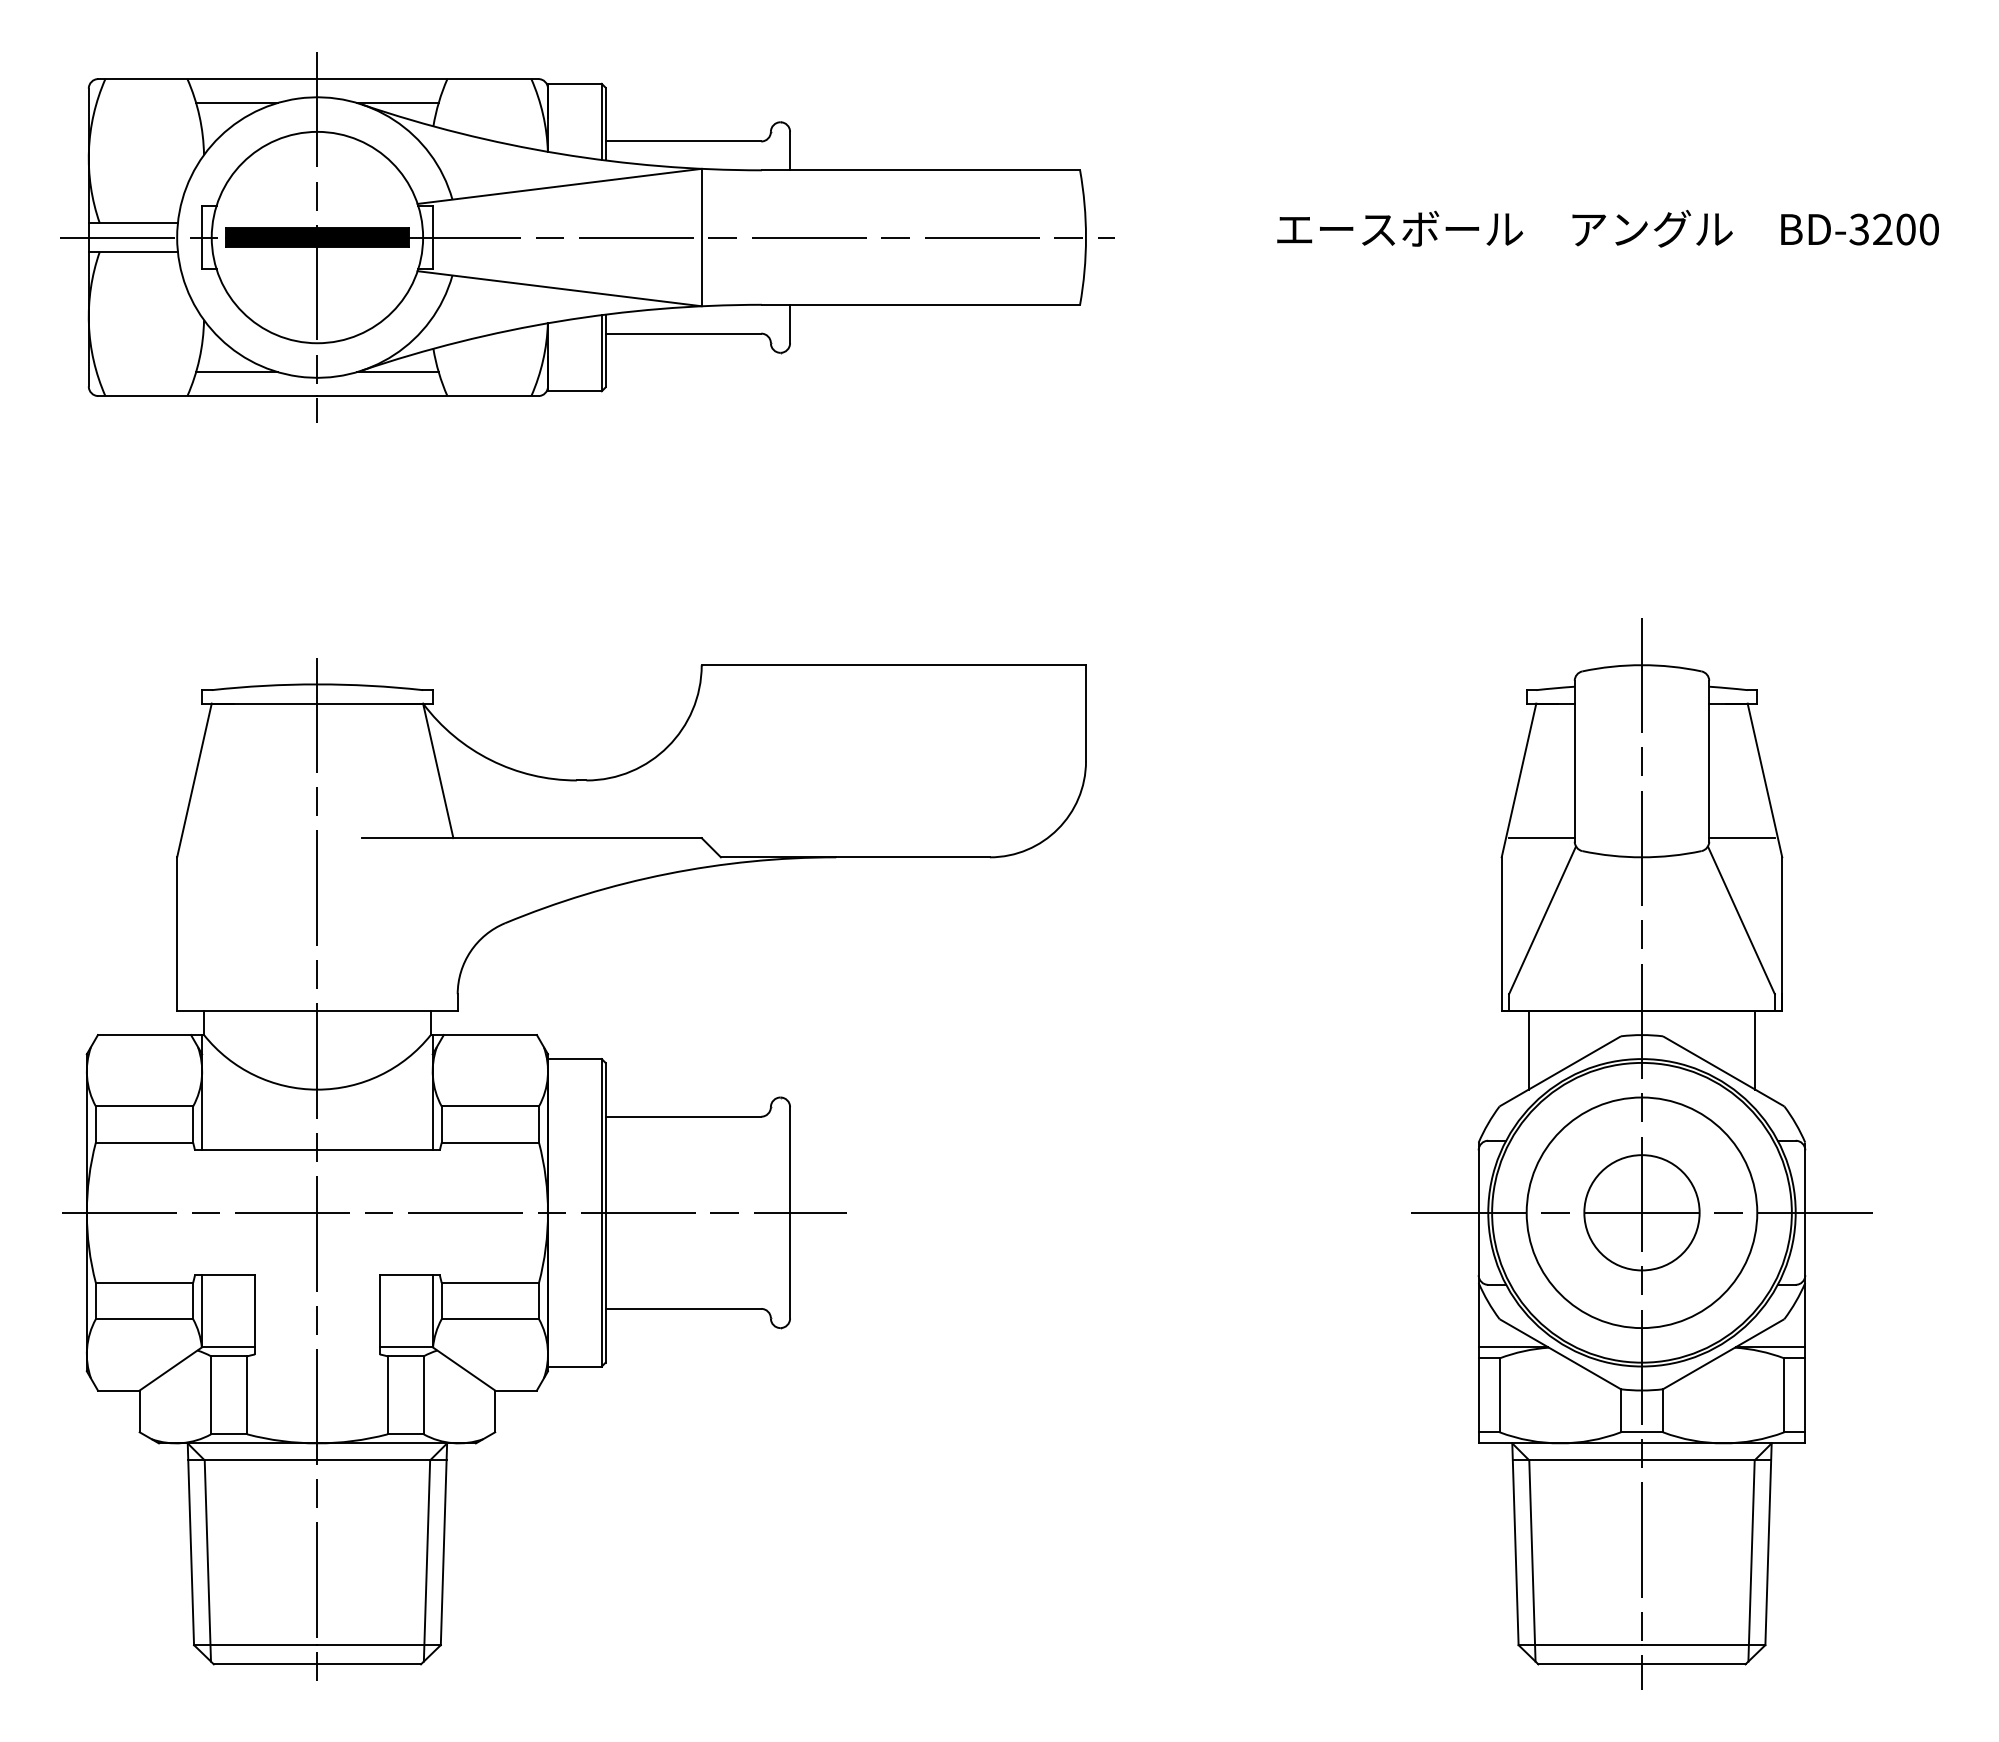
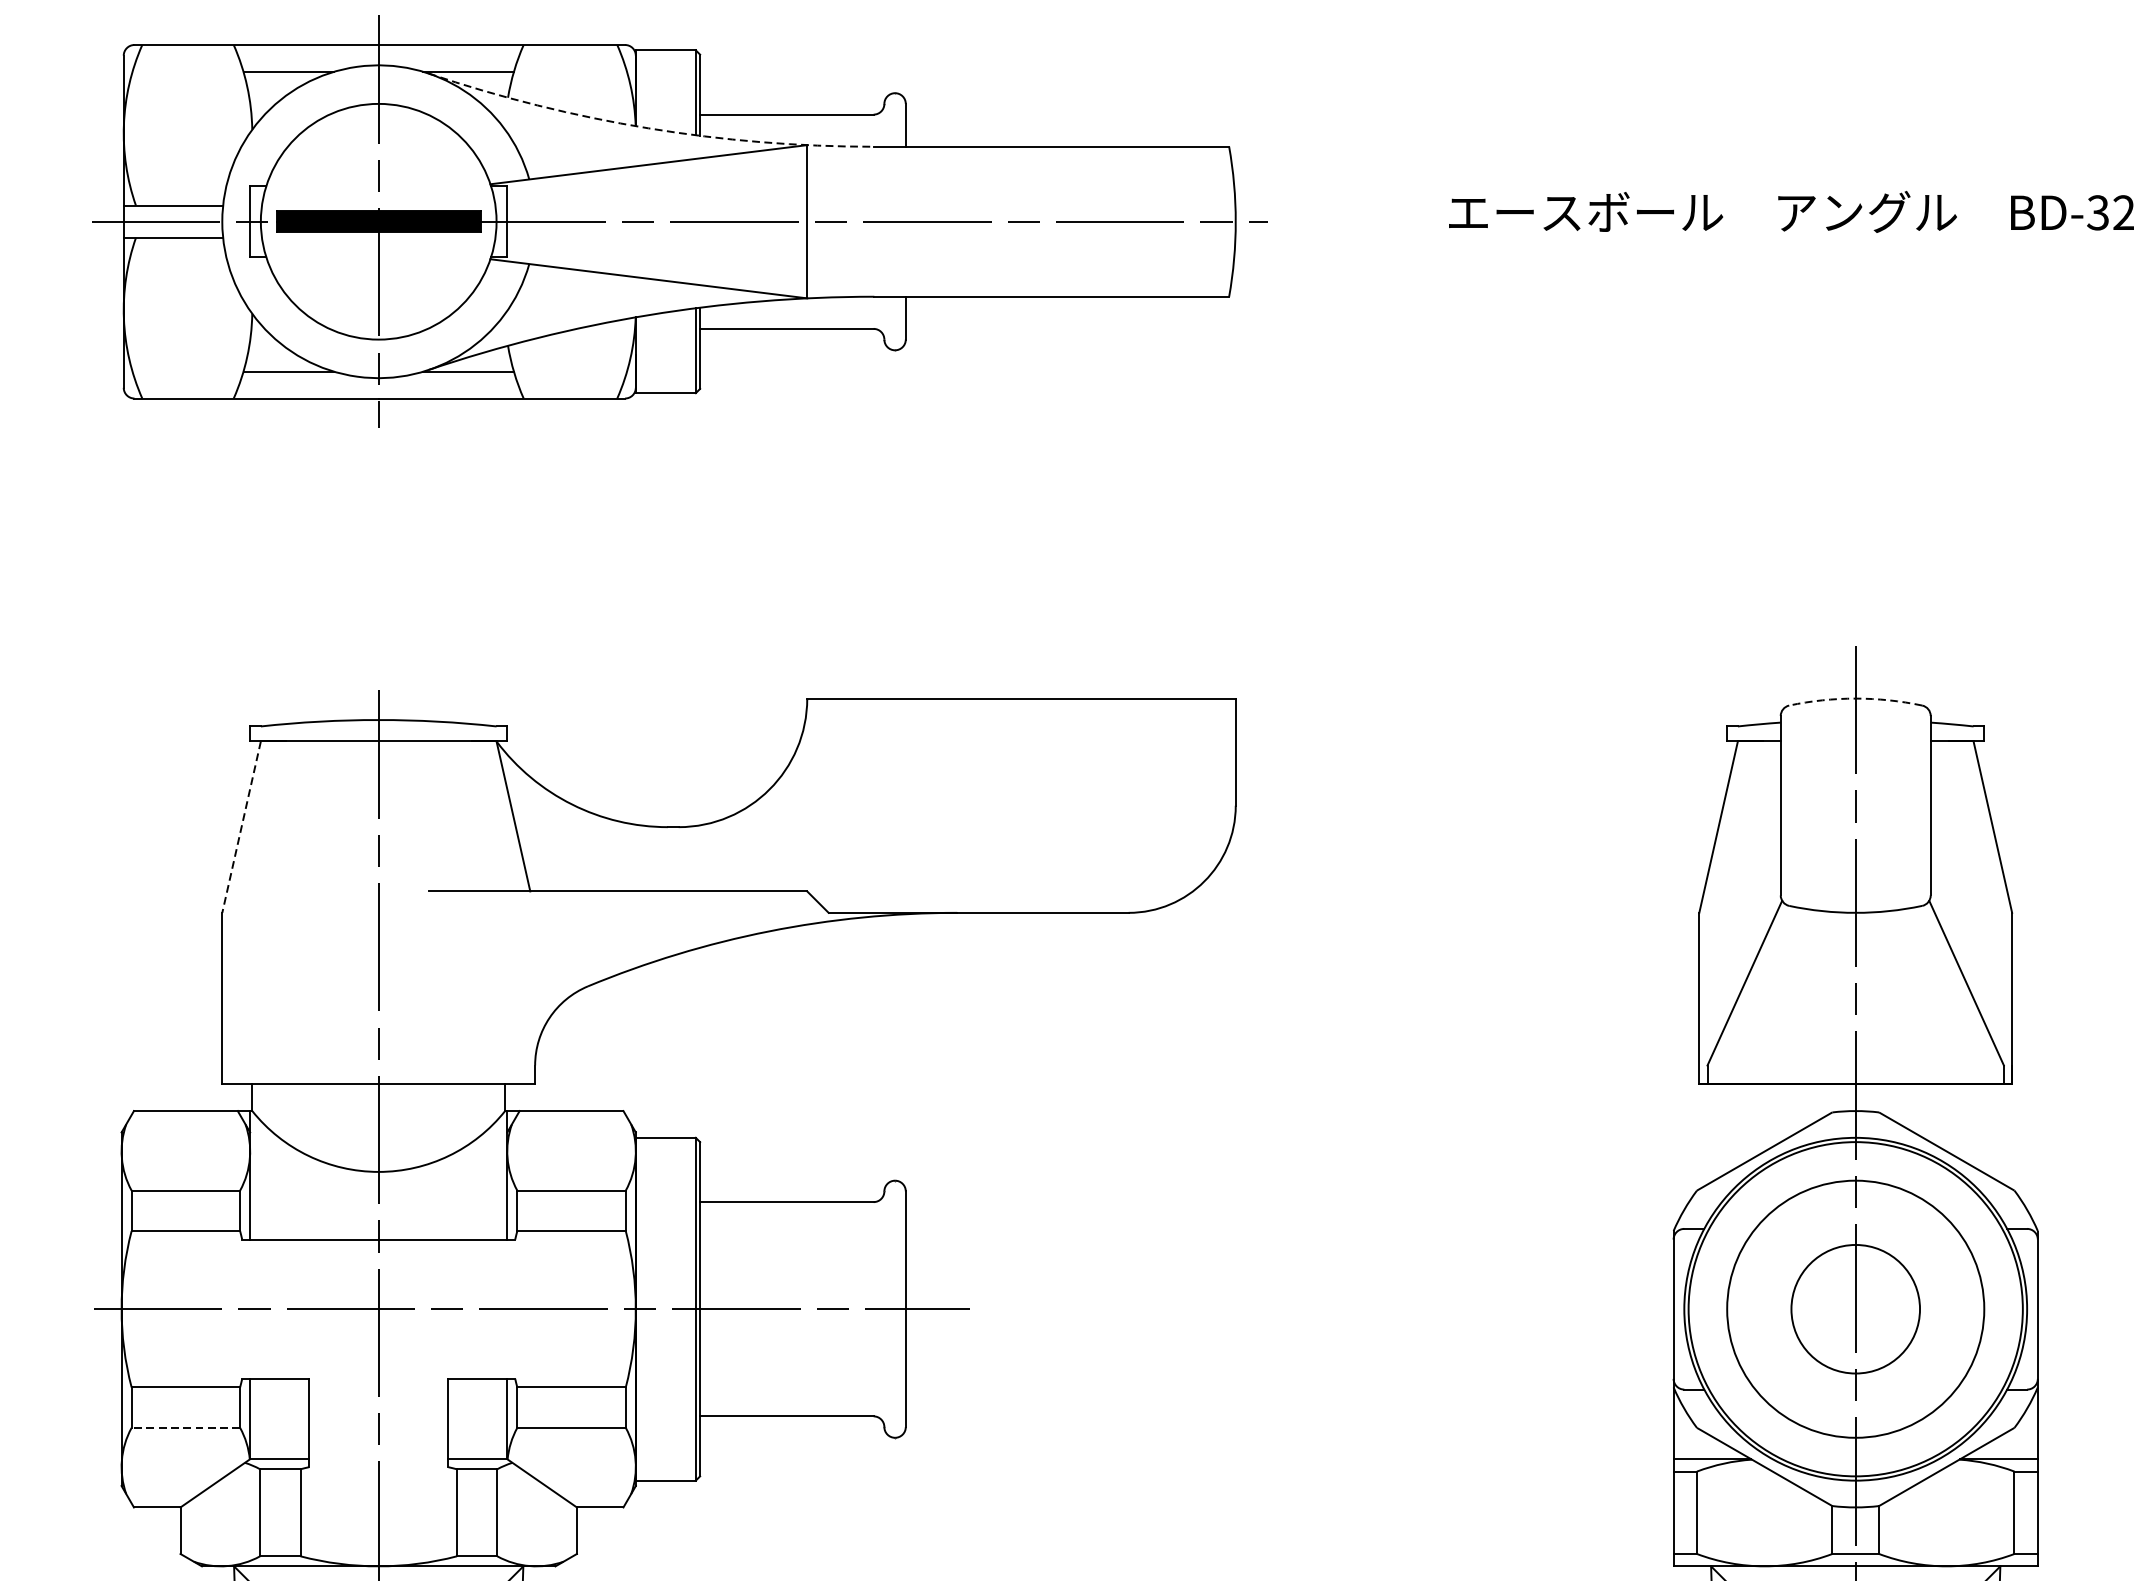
arc: (559, 153) -> (648, 128), solid -> dashed
arc: (1641, 665) -> (1855, 698), solid -> dashed
line: (194, 780) -> (241, 827), solid -> dashed
line: (1541, 838) -> (1743, 891), removed
line: (1741, 838) -> (1966, 891), removed
line: (1528, 1050) -> (1729, 1128), removed
line: (1755, 1050) -> (1982, 1128), removed
line: (1641, 1212) -> (1855, 1308), removed
line: (144, 1319) -> (185, 1428), solid -> dashed

